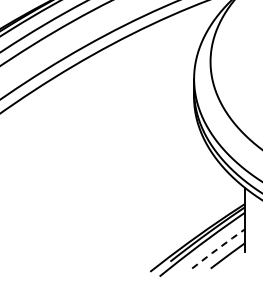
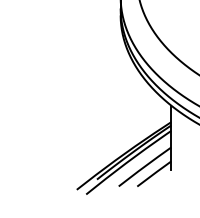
line: (218, 248) -> (145, 166), dashed -> solid

